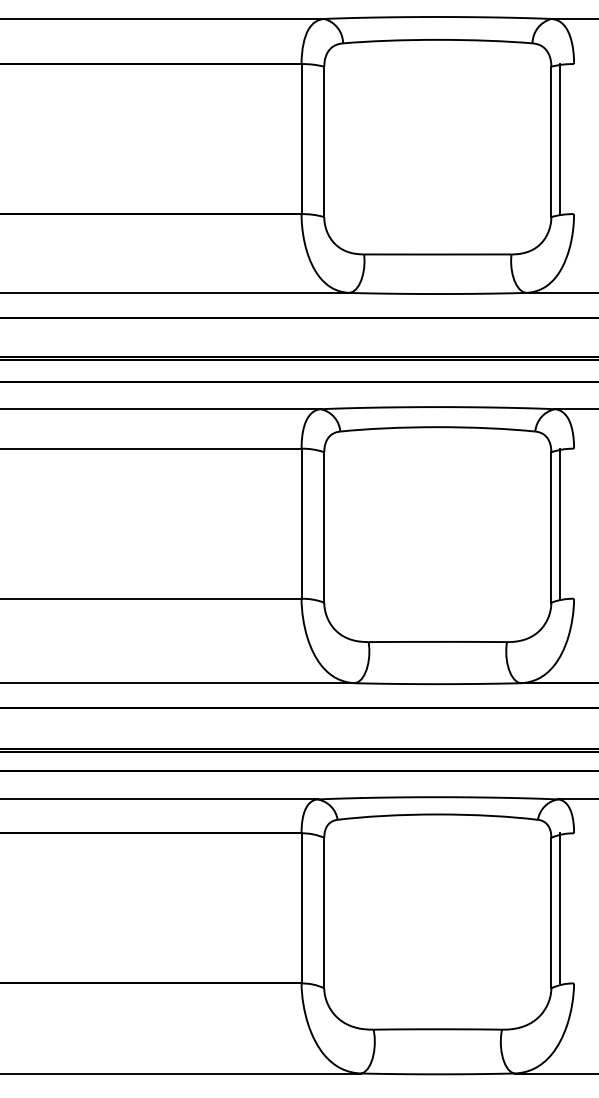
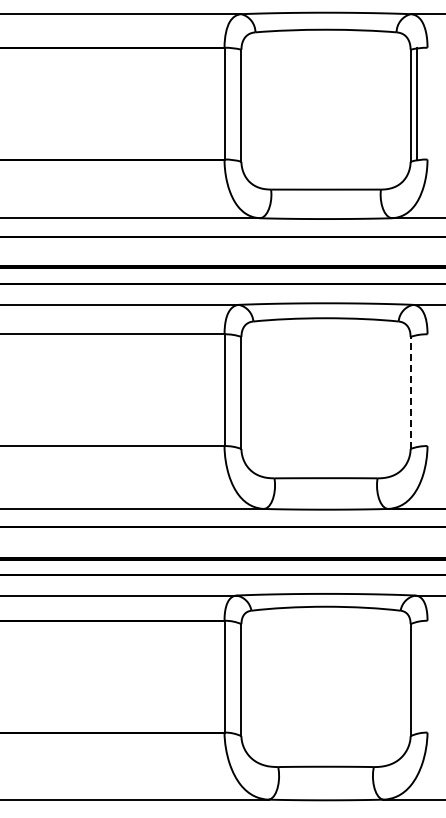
line: (559, 524) -> (416, 390), removed
line: (551, 526) -> (410, 392), solid -> dashed
line: (559, 908) -> (416, 676), removed

